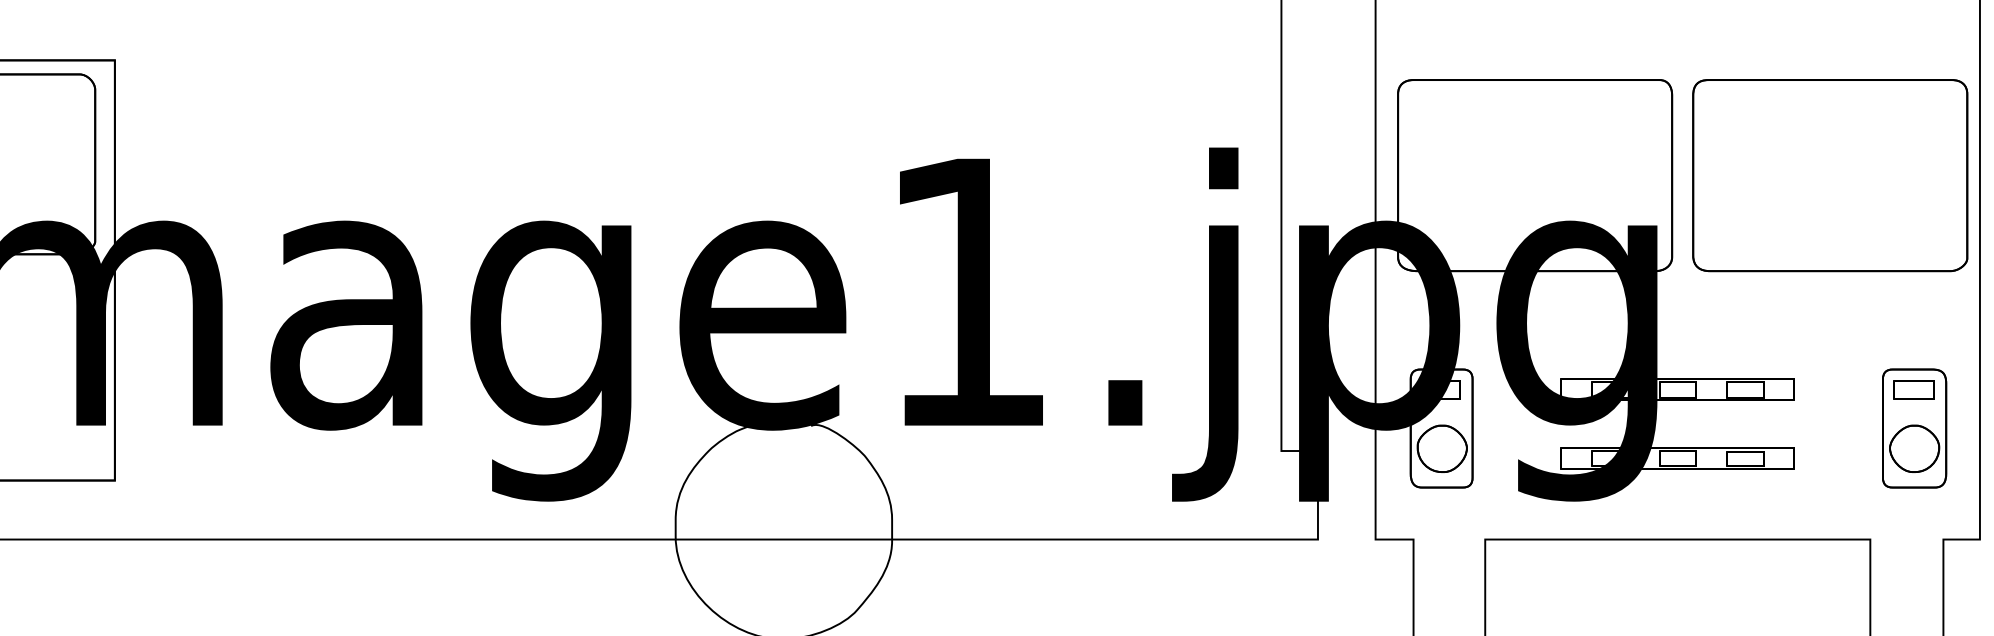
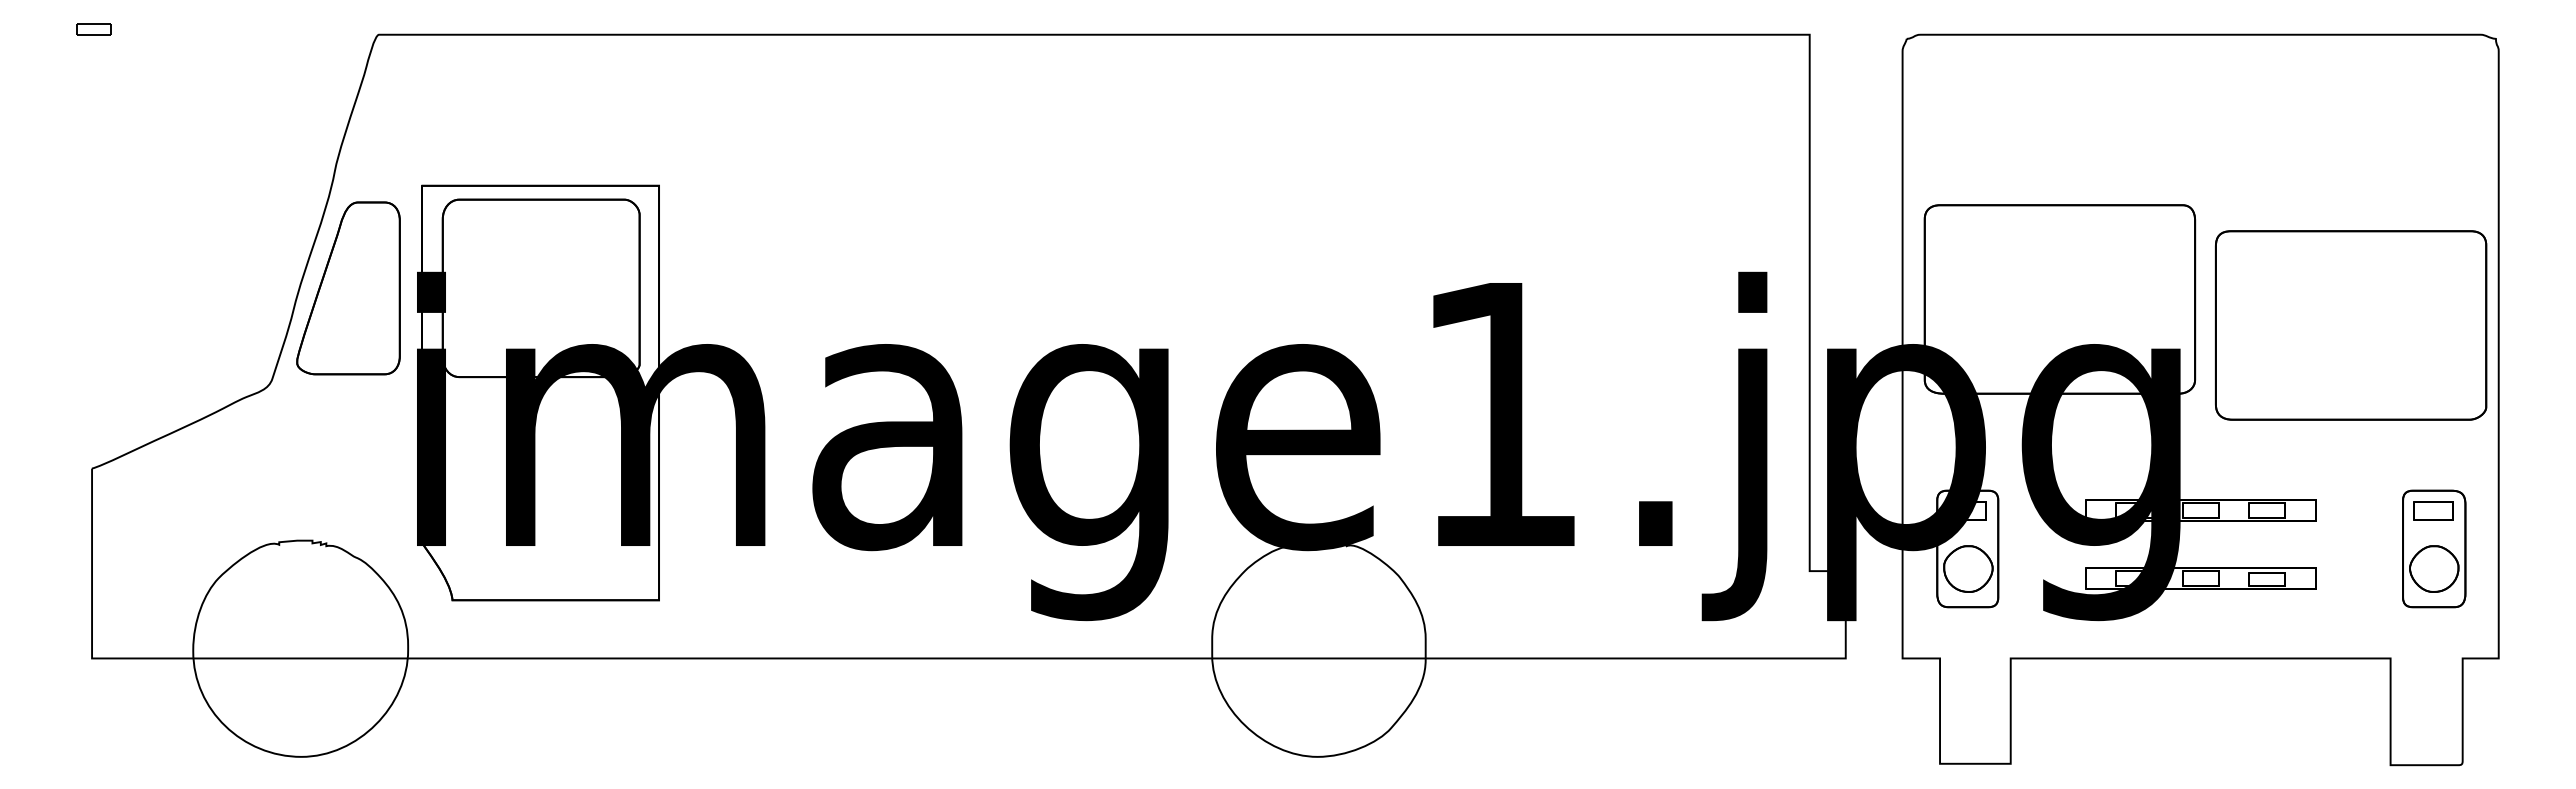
part: (1830, 175) -> (2351, 325), moved

